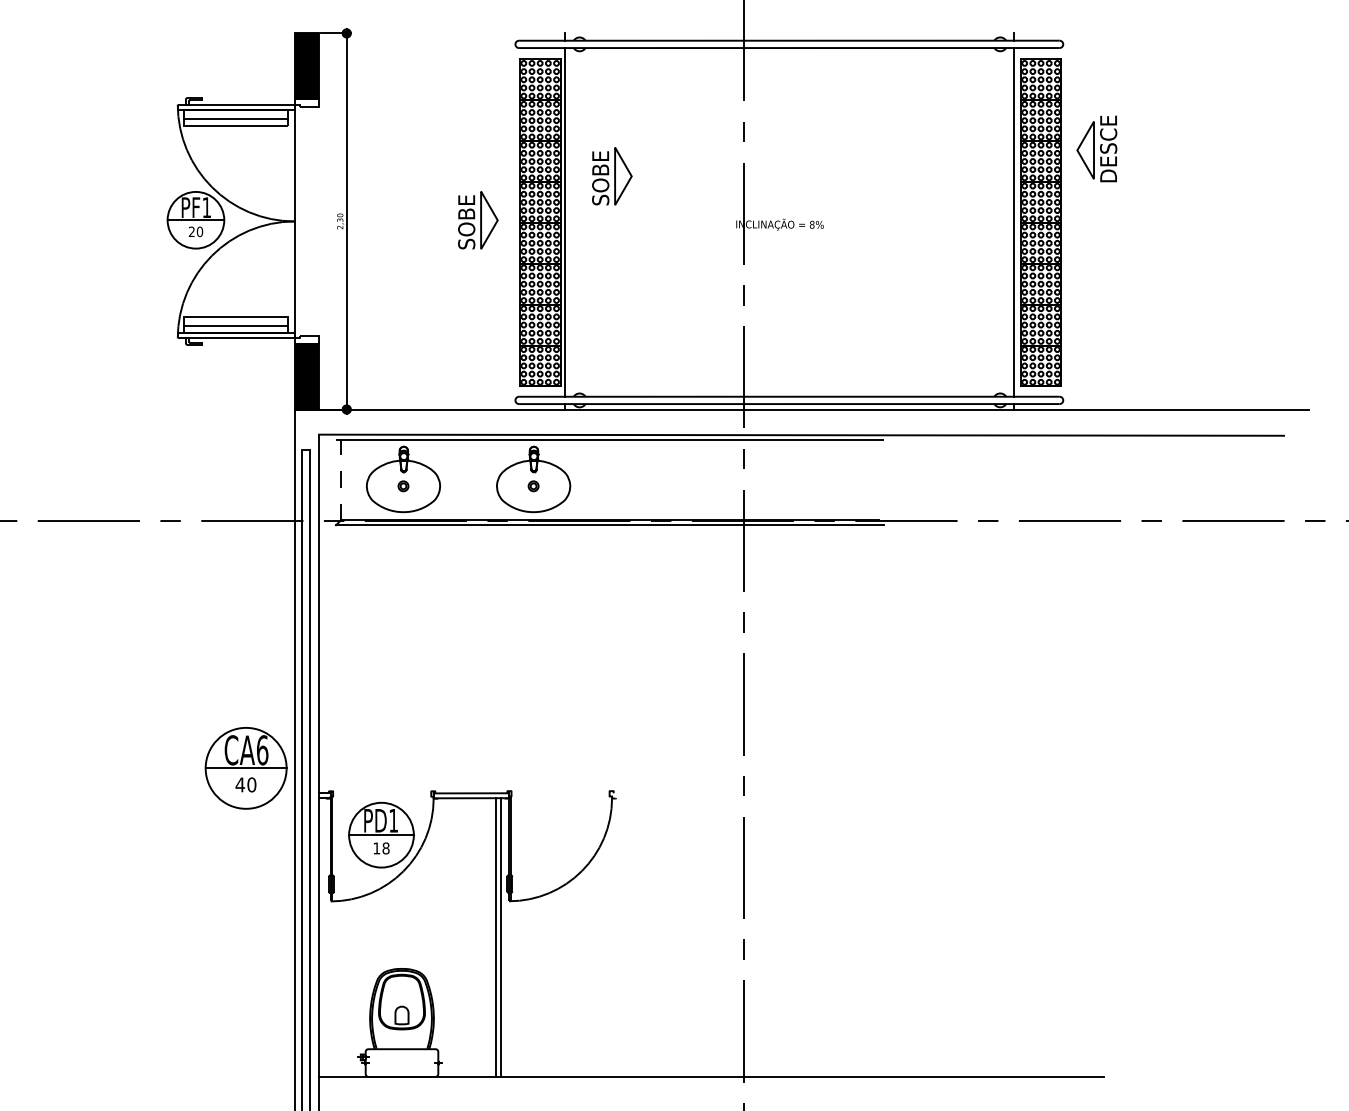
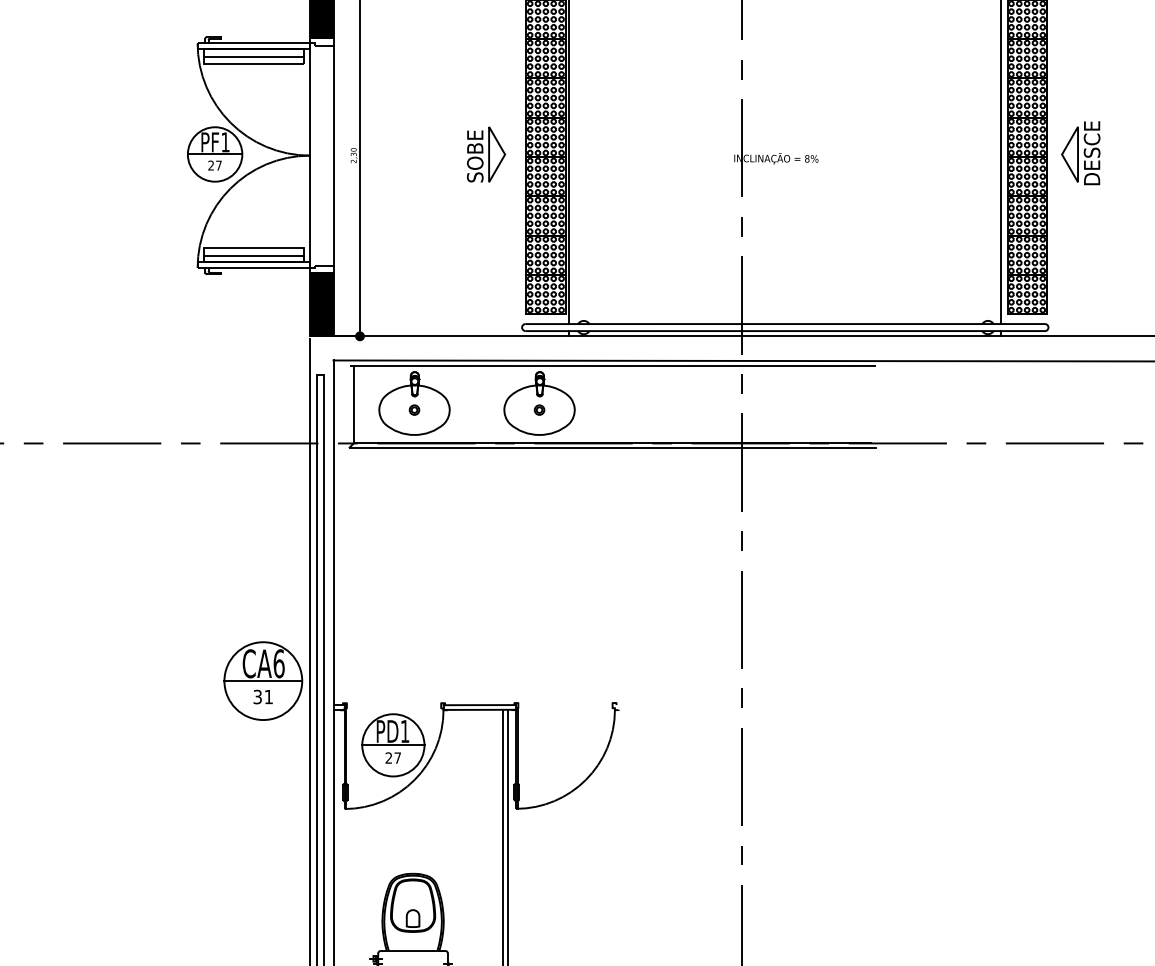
part: (1096, 148) -> (1080, 152), moved
part: (612, 176) -> (615, 112), removed
line: (319, 221) -> (333, 155), added
text: (199, 231) -> (218, 165), 20 -> 27
line: (340, 479) -> (353, 403), dashed -> solid
text: (245, 784) -> (262, 696), 40 -> 31
text: (381, 848) -> (393, 758), 18 -> 27

